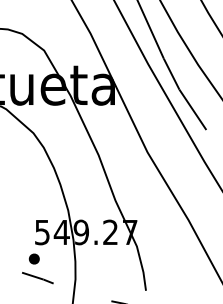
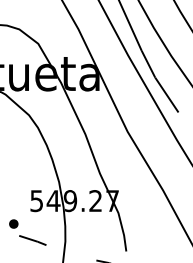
part: (33, 258) -> (13, 223), moved

